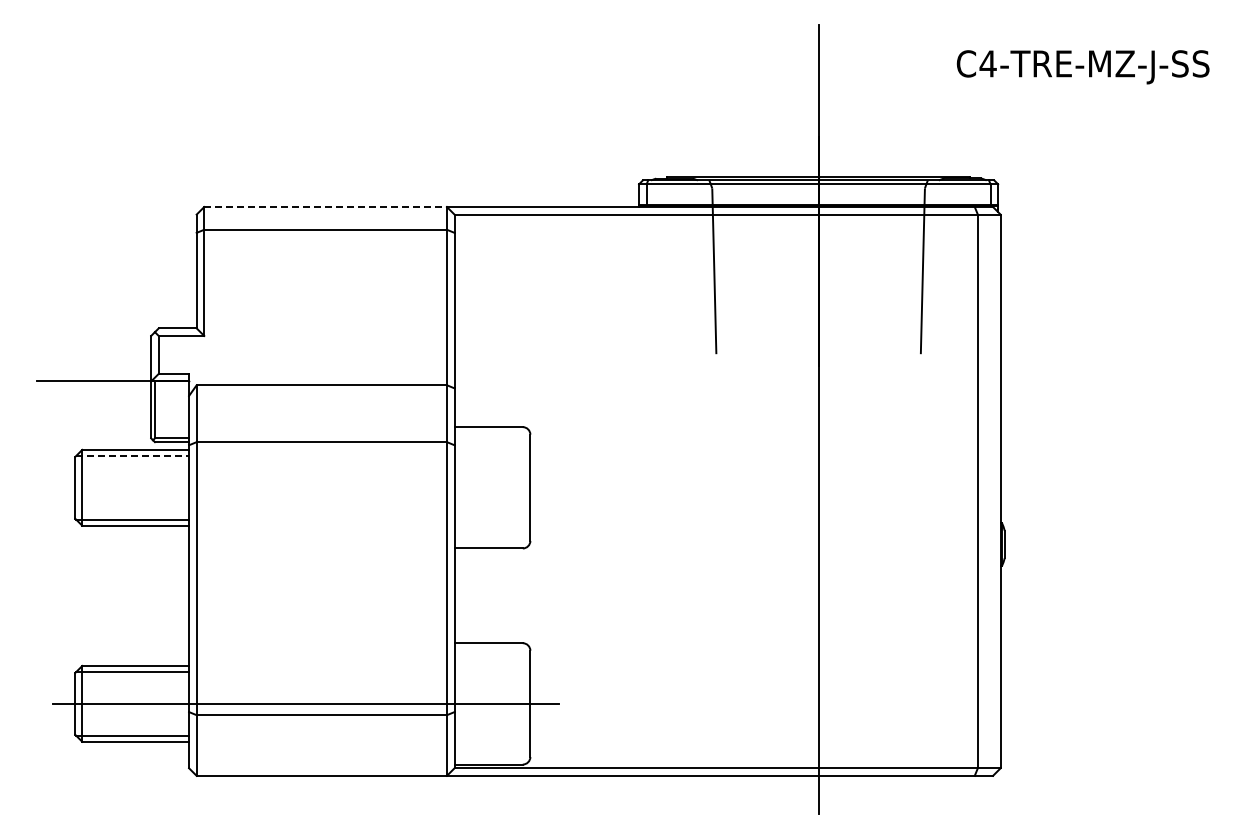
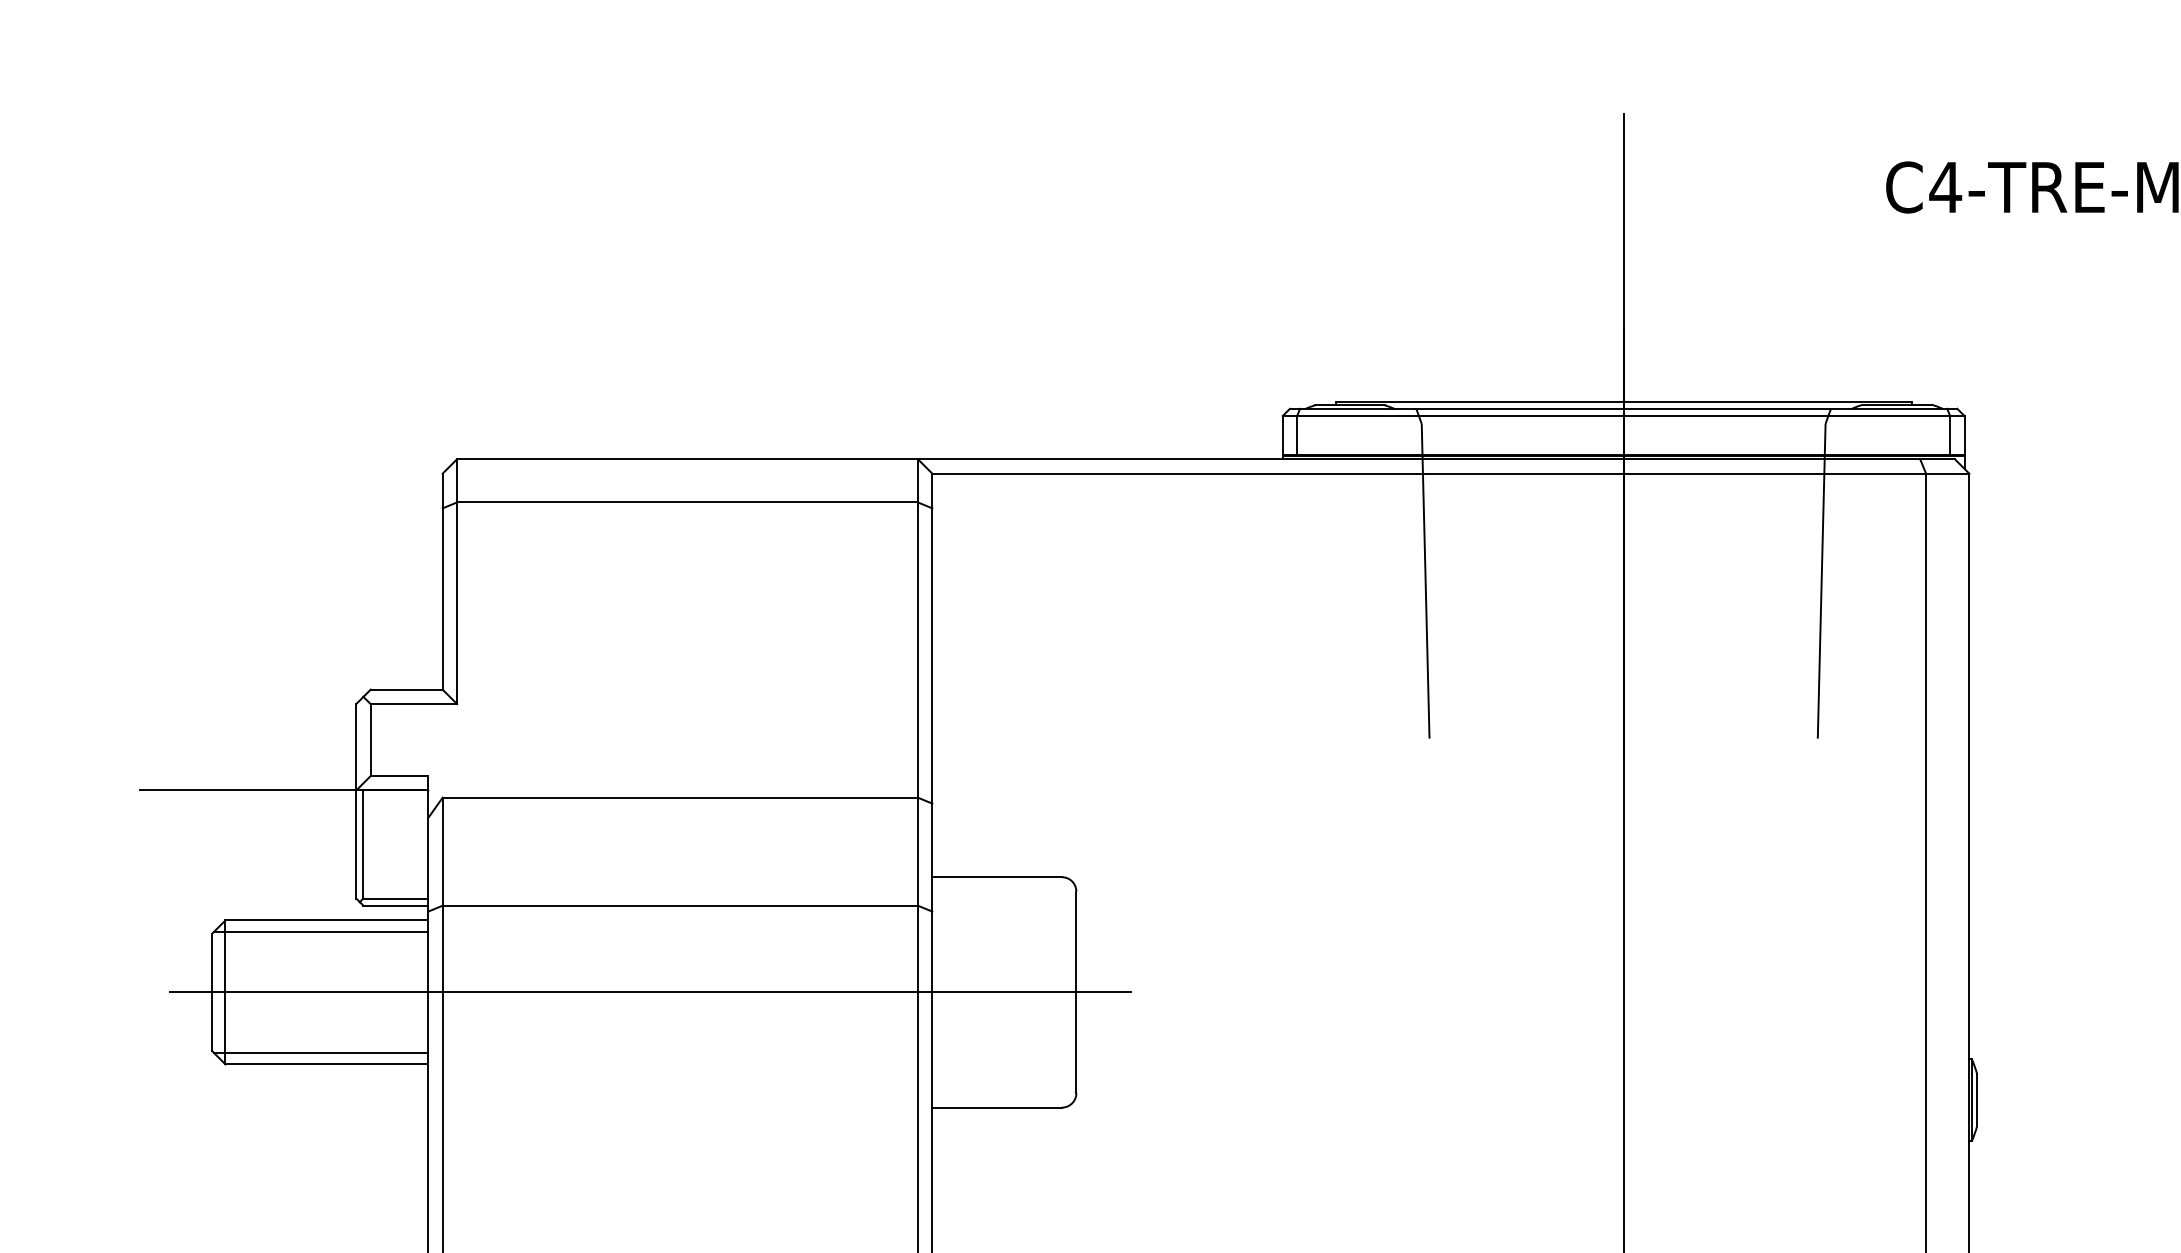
line: (326, 207) -> (689, 460), dashed -> solid
line: (133, 456) -> (322, 932), dashed -> solid
line: (305, 487) -> (649, 991), added

